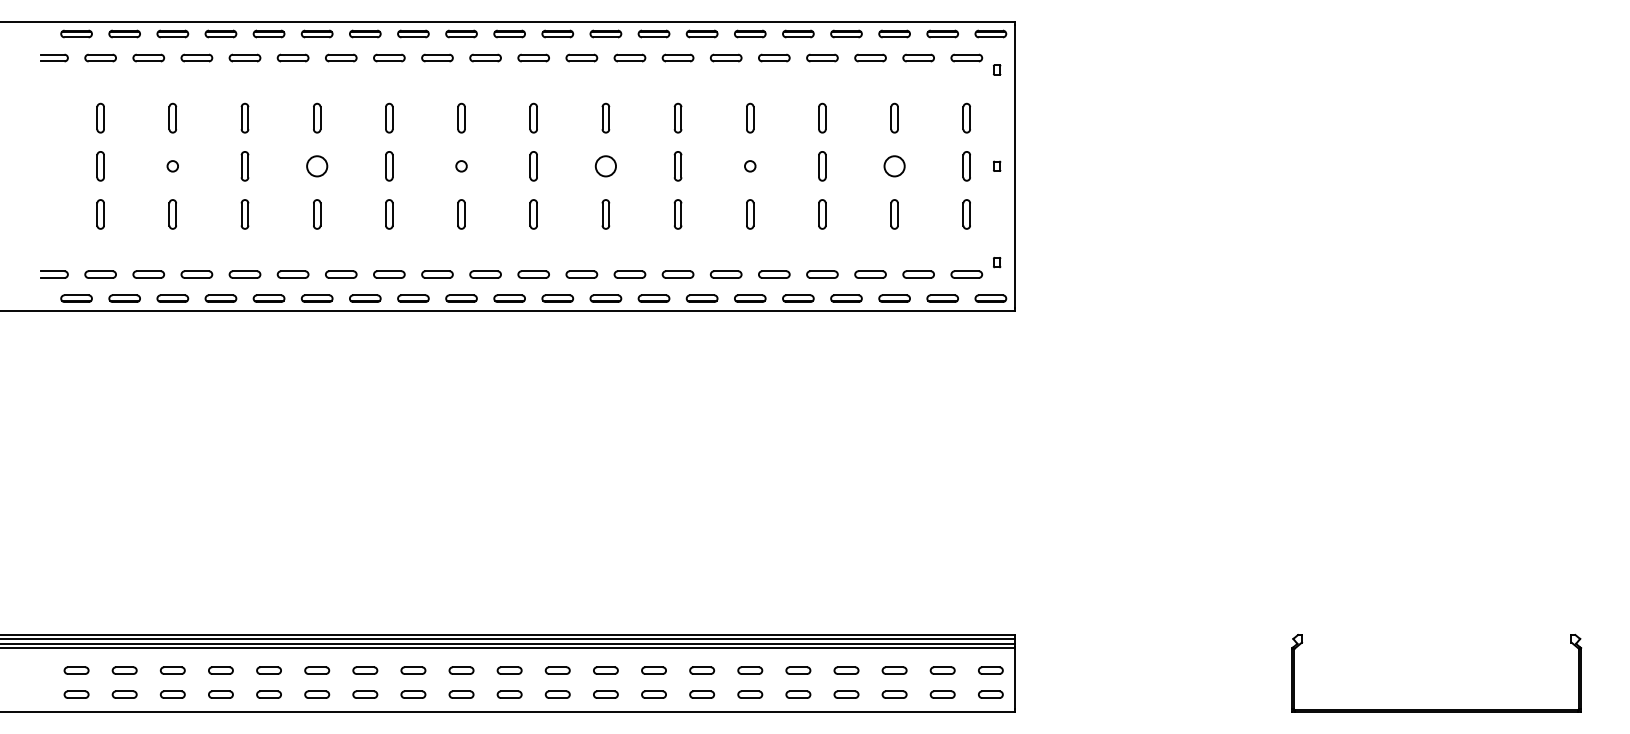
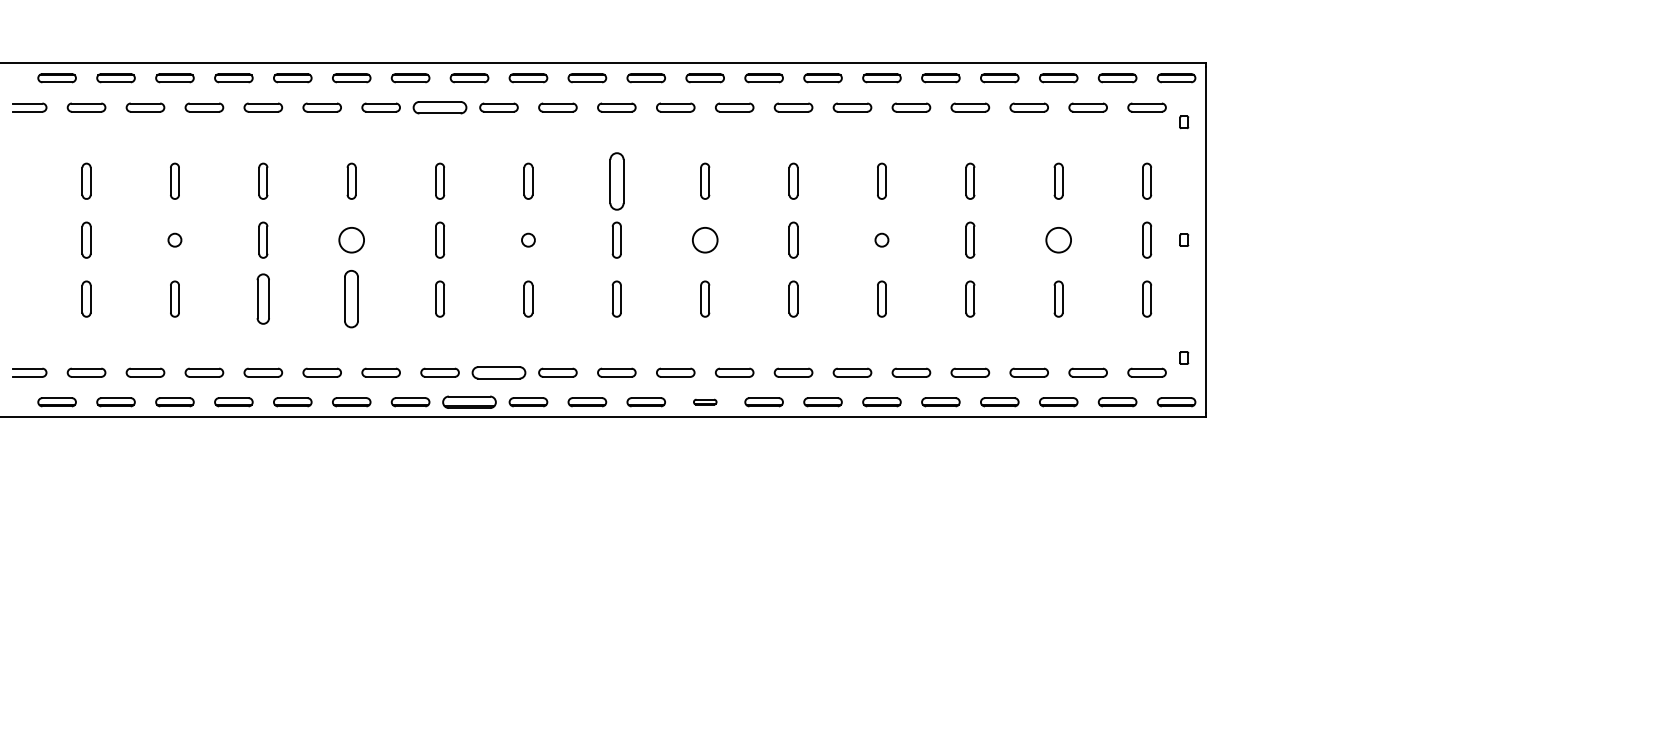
part: (389, 57) -> (440, 106), size x1.4
part: (533, 117) -> (616, 180), size x1.6
part: (244, 214) -> (262, 299), size x1.4
part: (317, 214) -> (352, 299), size x1.6
part: (437, 274) -> (499, 372), size x1.4
part: (413, 298) -> (469, 402), size x1.4
part: (605, 298) -> (704, 402), size x0.6

